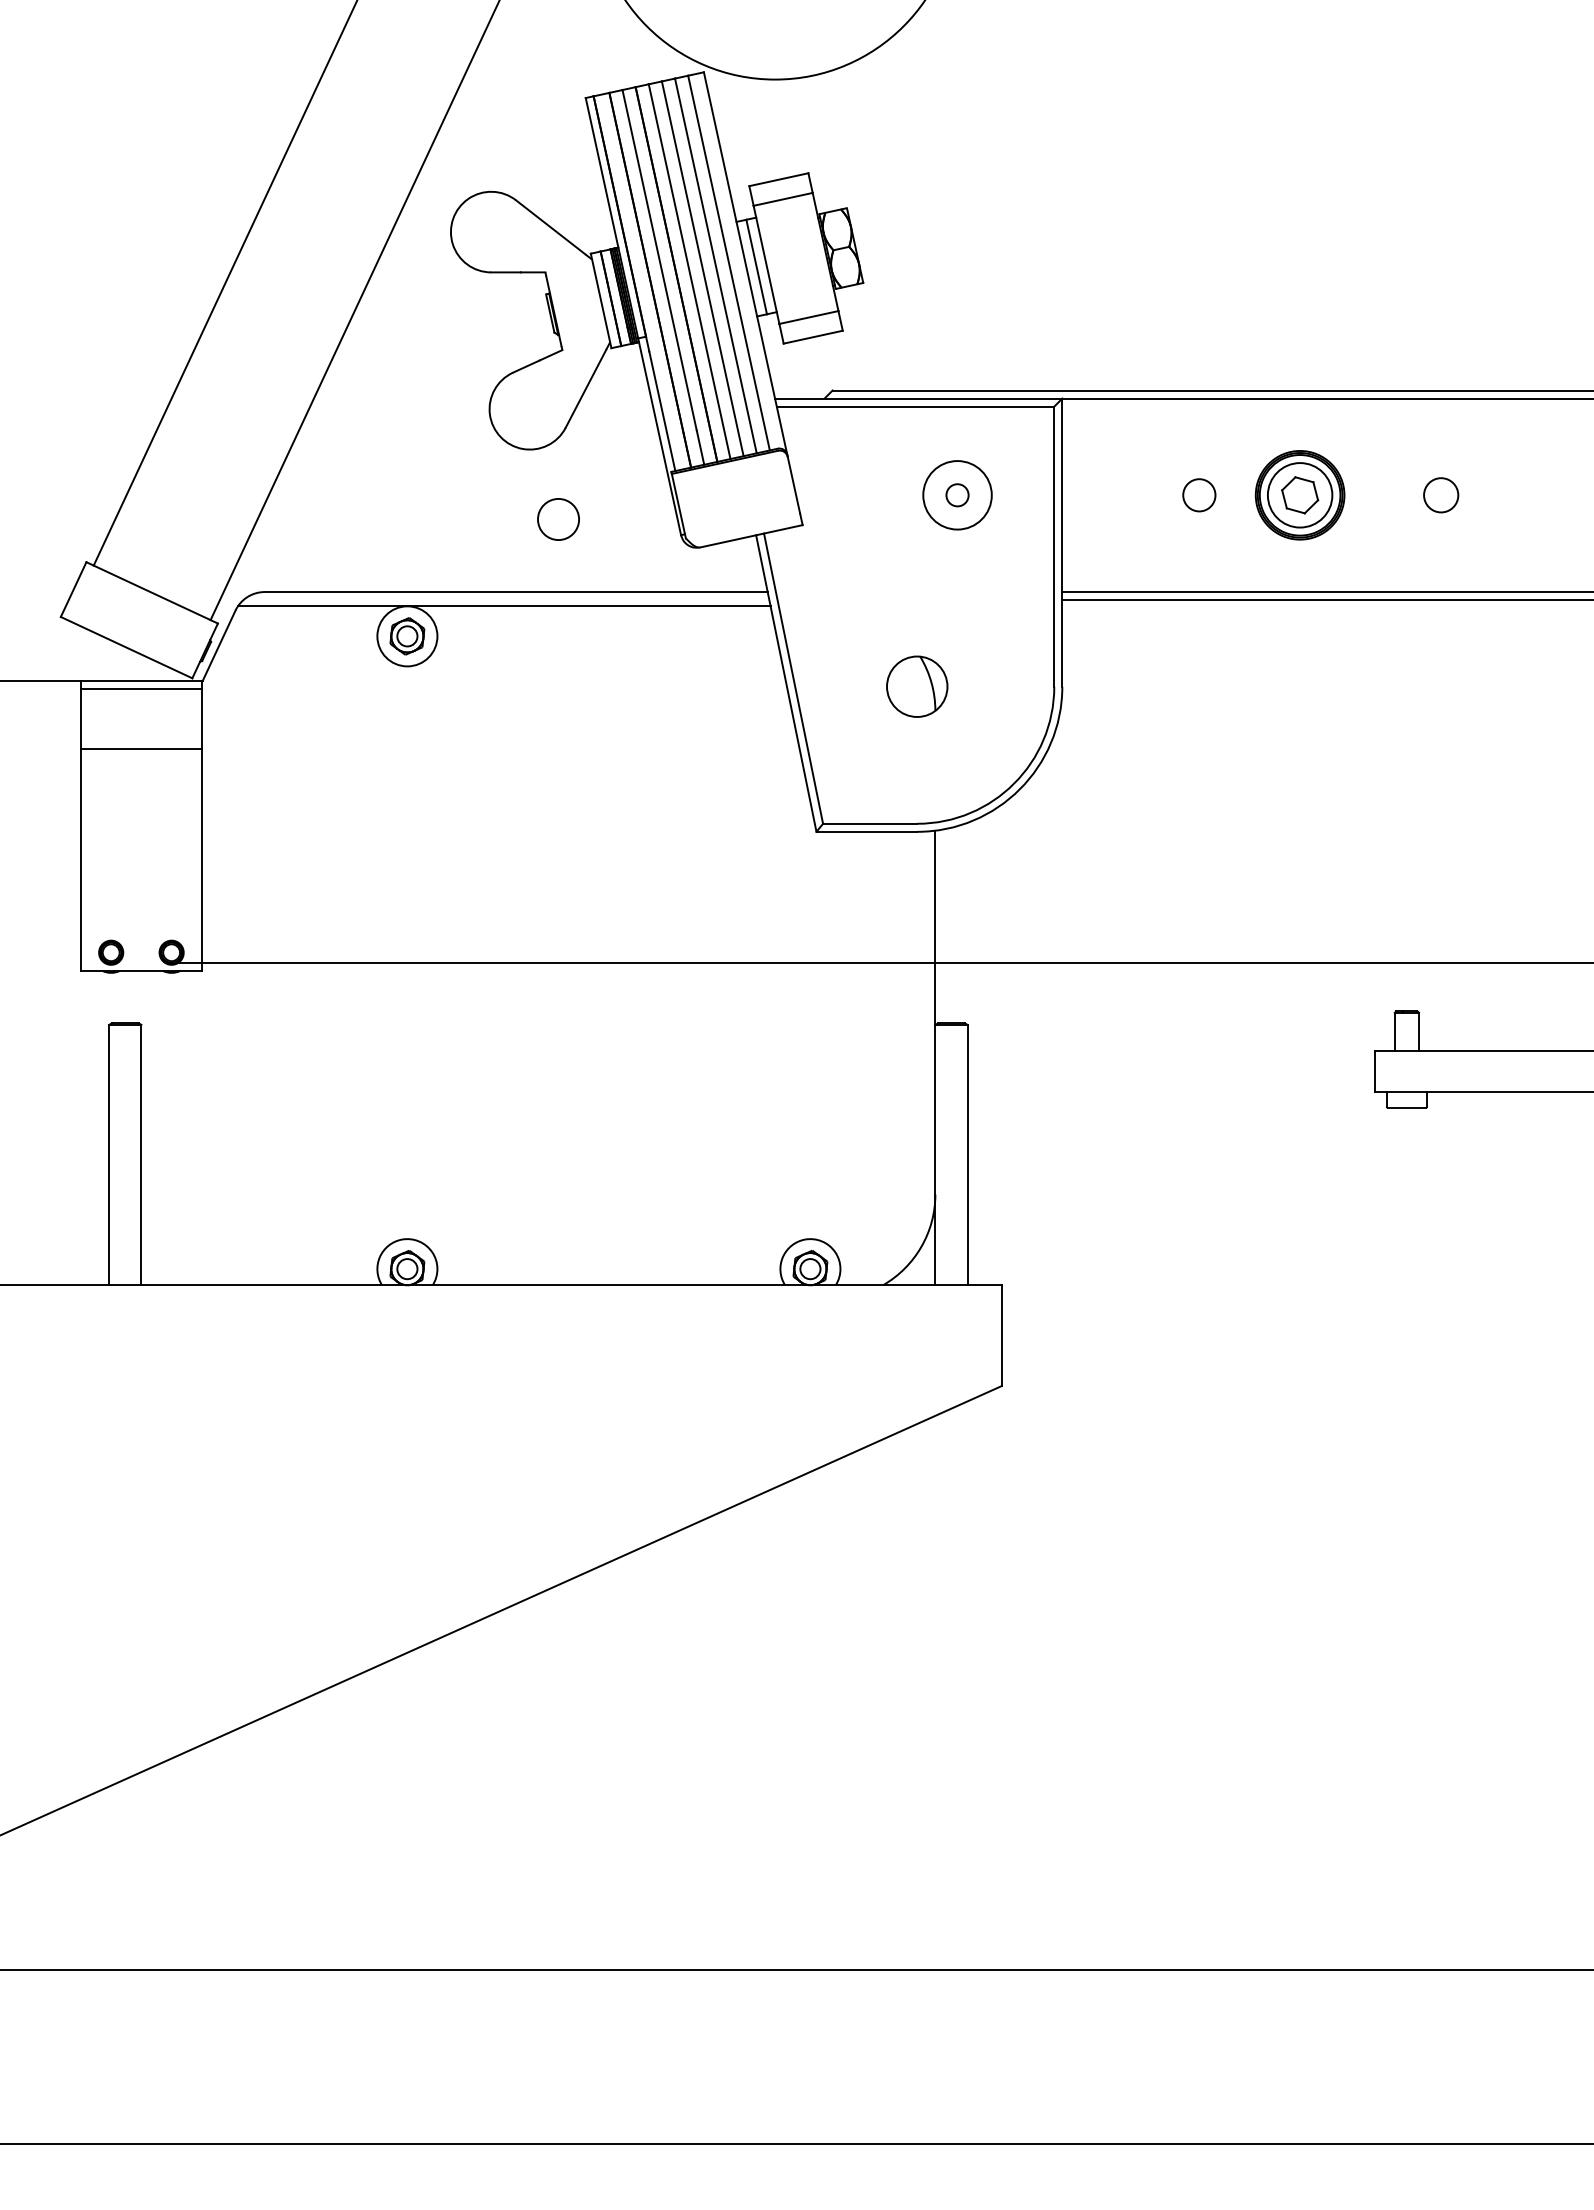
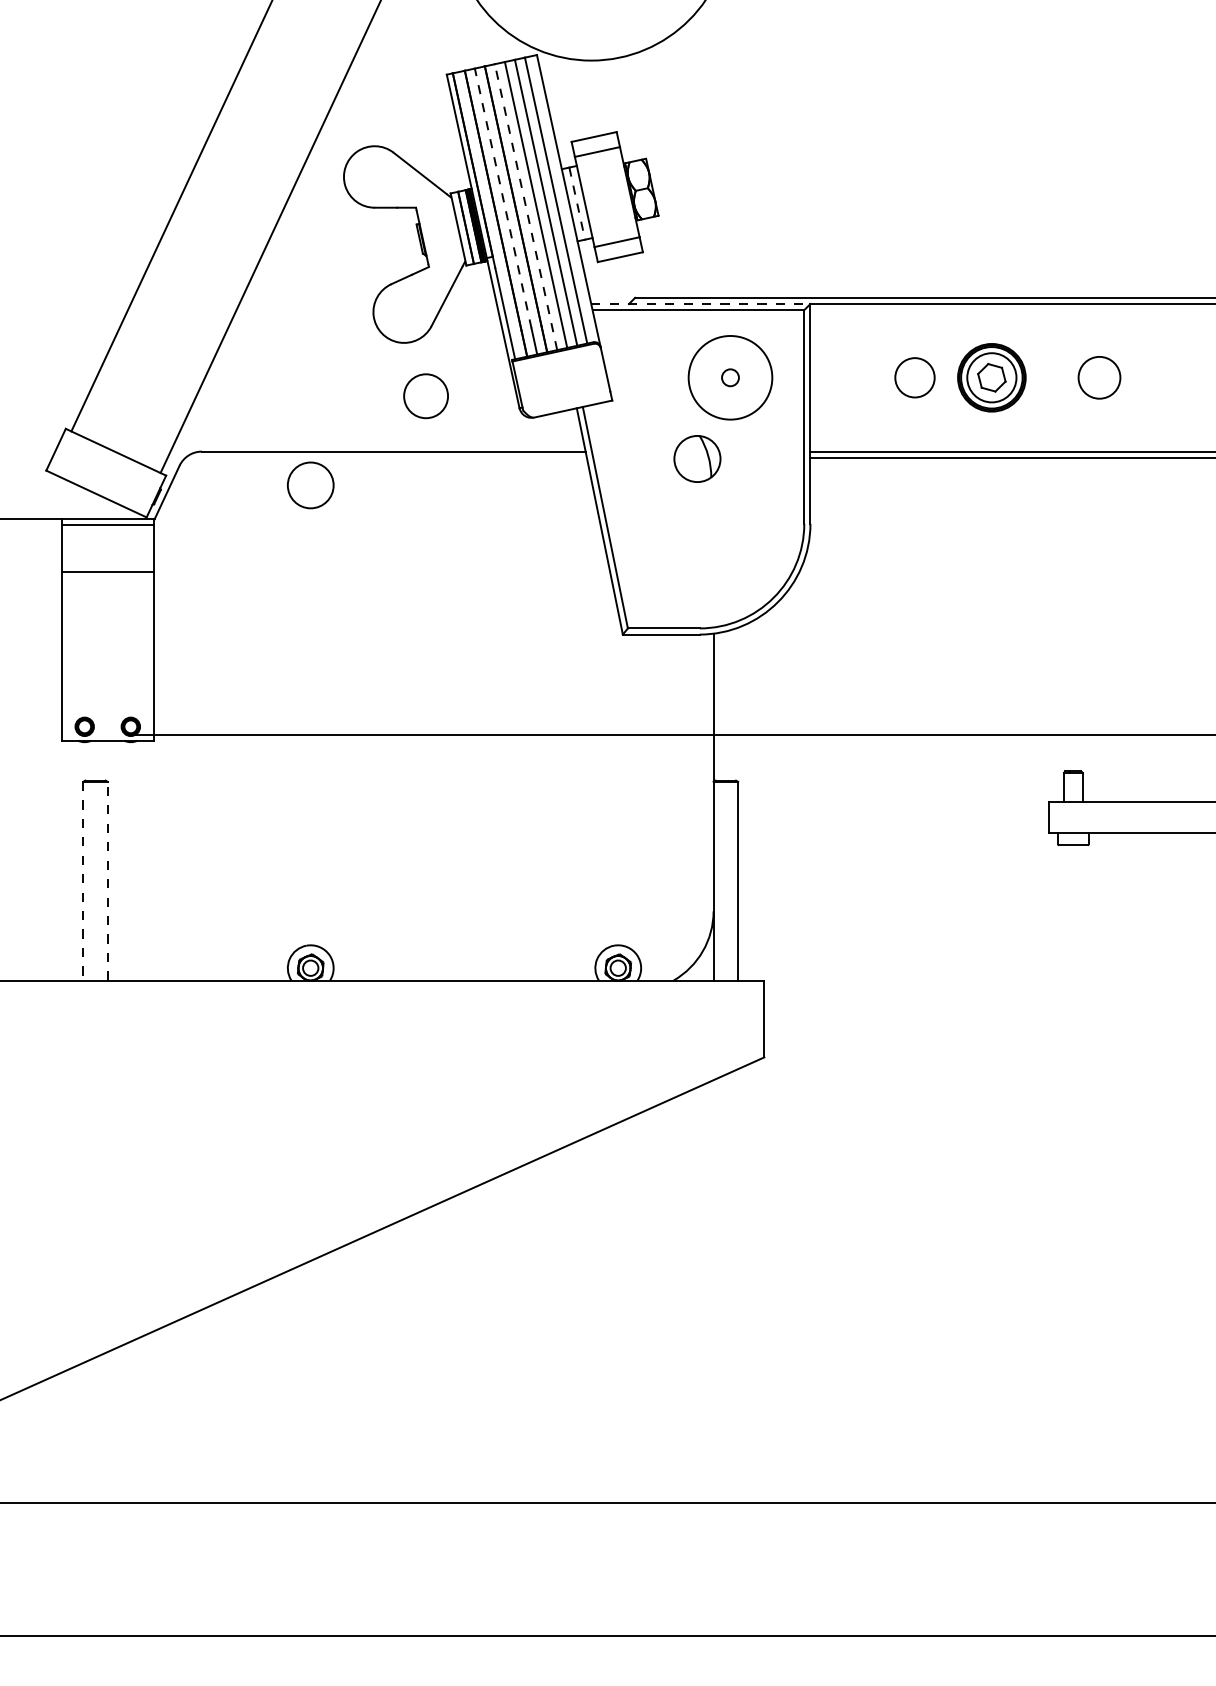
line: (659, 259) -> (503, 197), solid -> dashed
line: (756, 267) -> (577, 203), solid -> dashed
line: (689, 271) -> (525, 207), solid -> dashed
line: (918, 398) -> (700, 303), solid -> dashed
circle: (957, 495) -> (730, 377), size x1.6
circle: (1199, 495) -> (915, 377), size x1.6
circle: (1441, 495) -> (1099, 377), size x1.6
circle: (558, 519) -> (426, 396), size x1.4
line: (504, 606) -> (384, 462), removed
part: (407, 636) -> (310, 485), removed
part: (917, 686) -> (697, 458), moved
line: (141, 1154) -> (107, 880), solid -> dashed
line: (109, 1155) -> (83, 881), solid -> dashed

